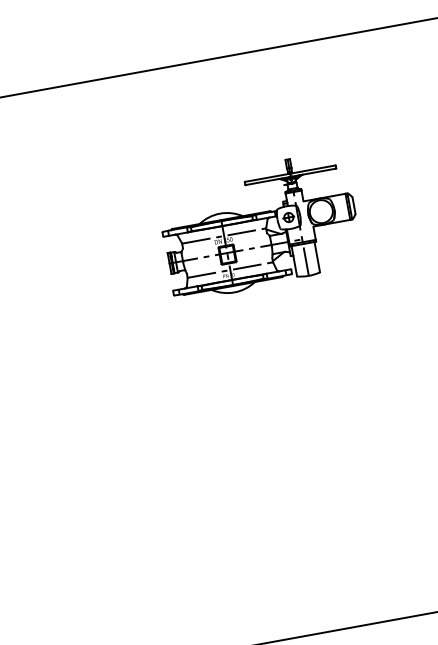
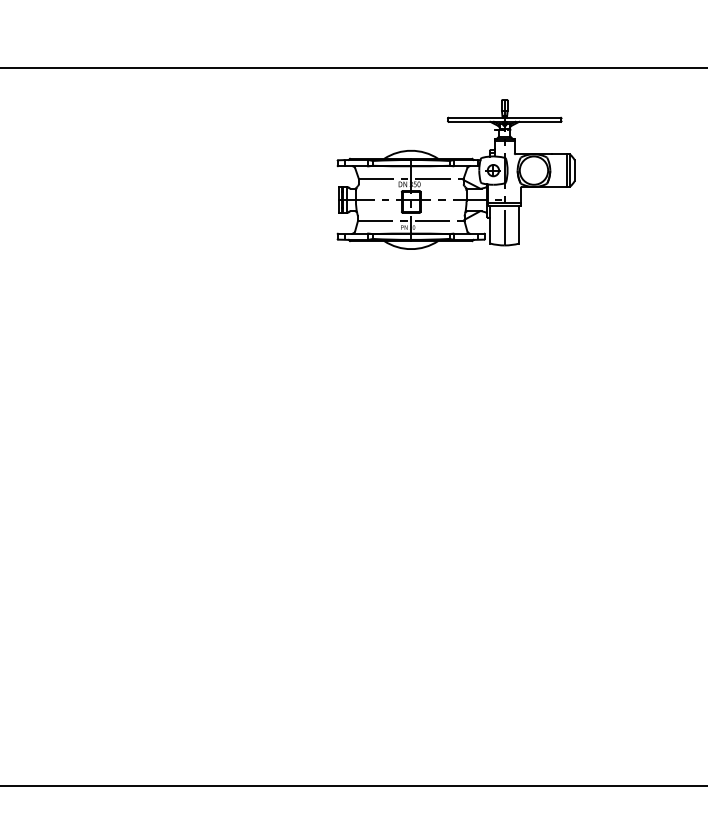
part: (259, 226) -> (455, 174), moved

